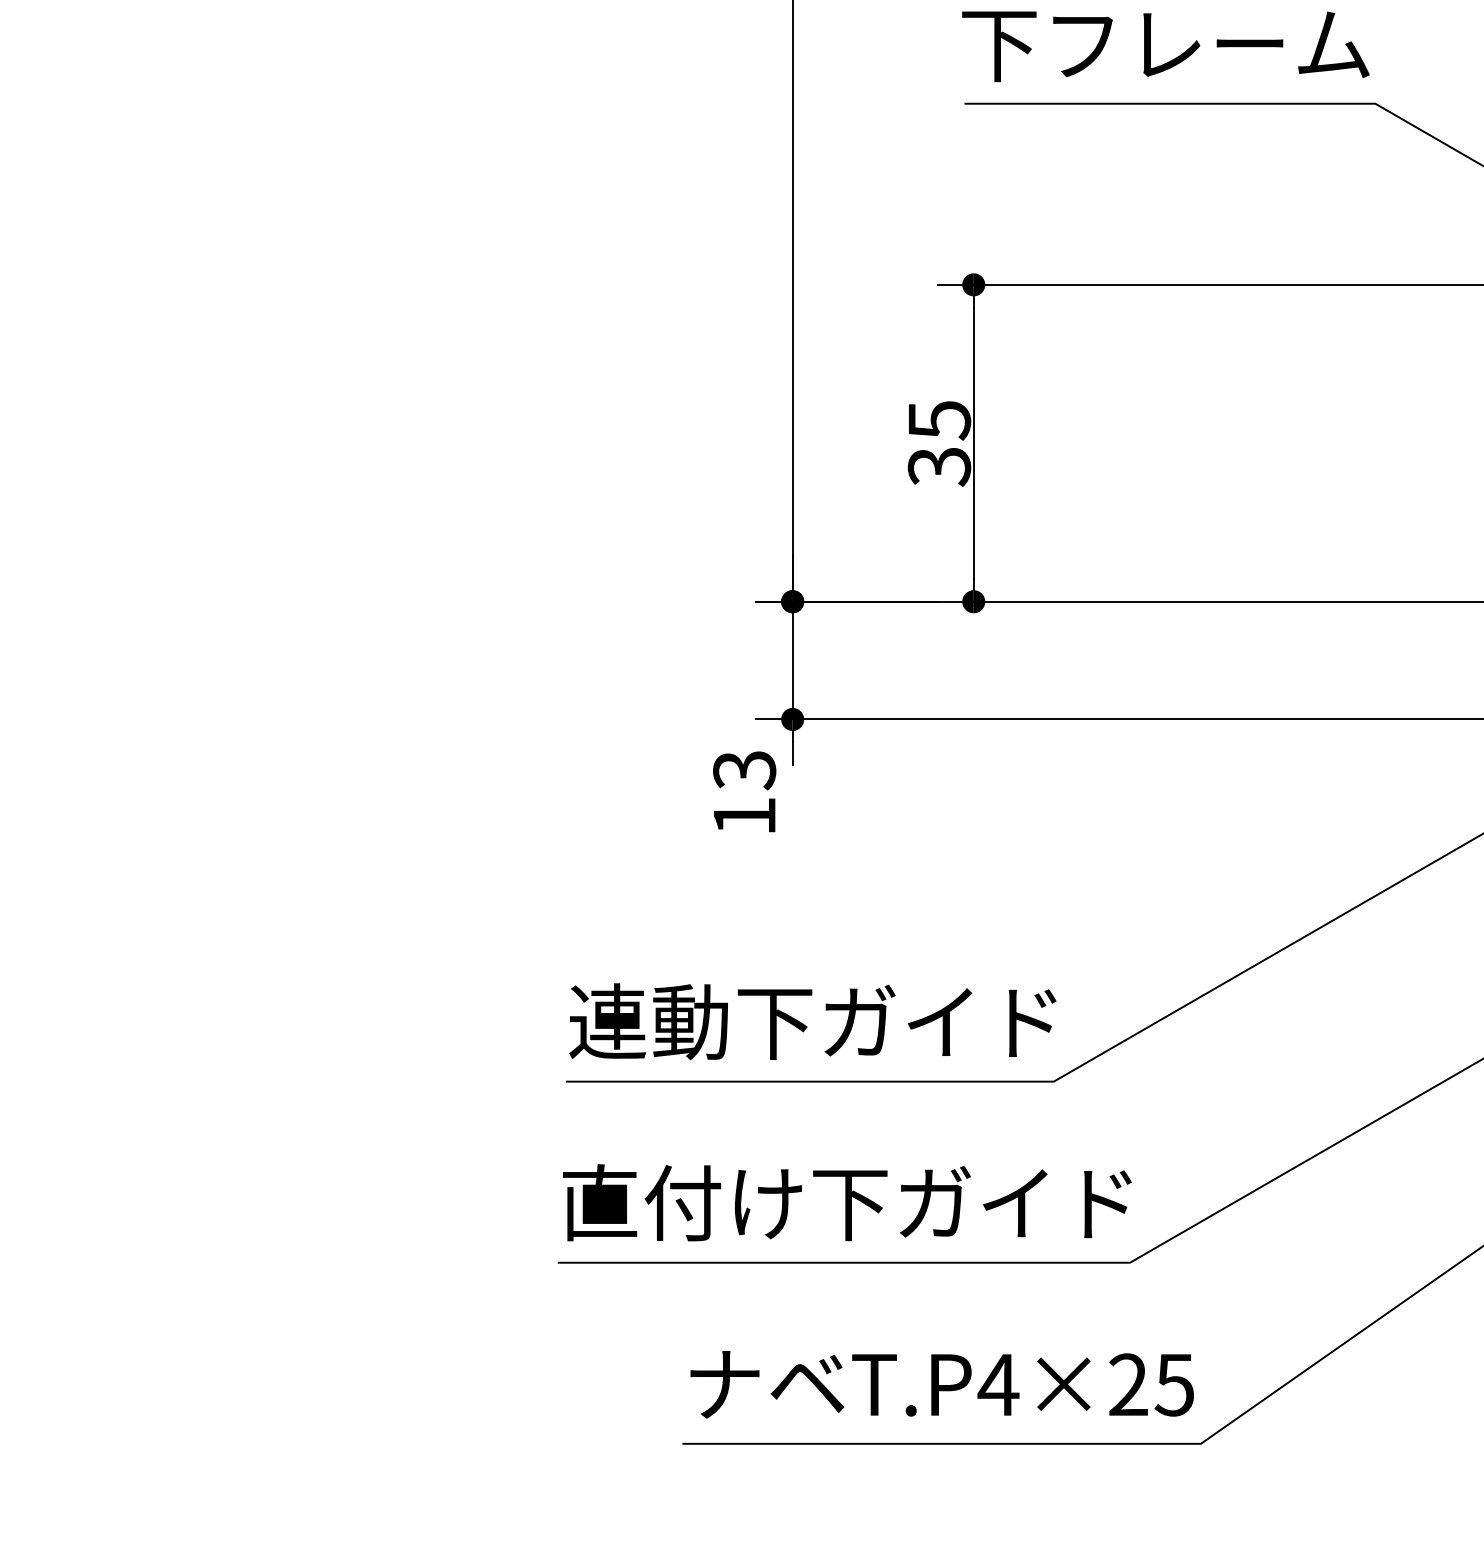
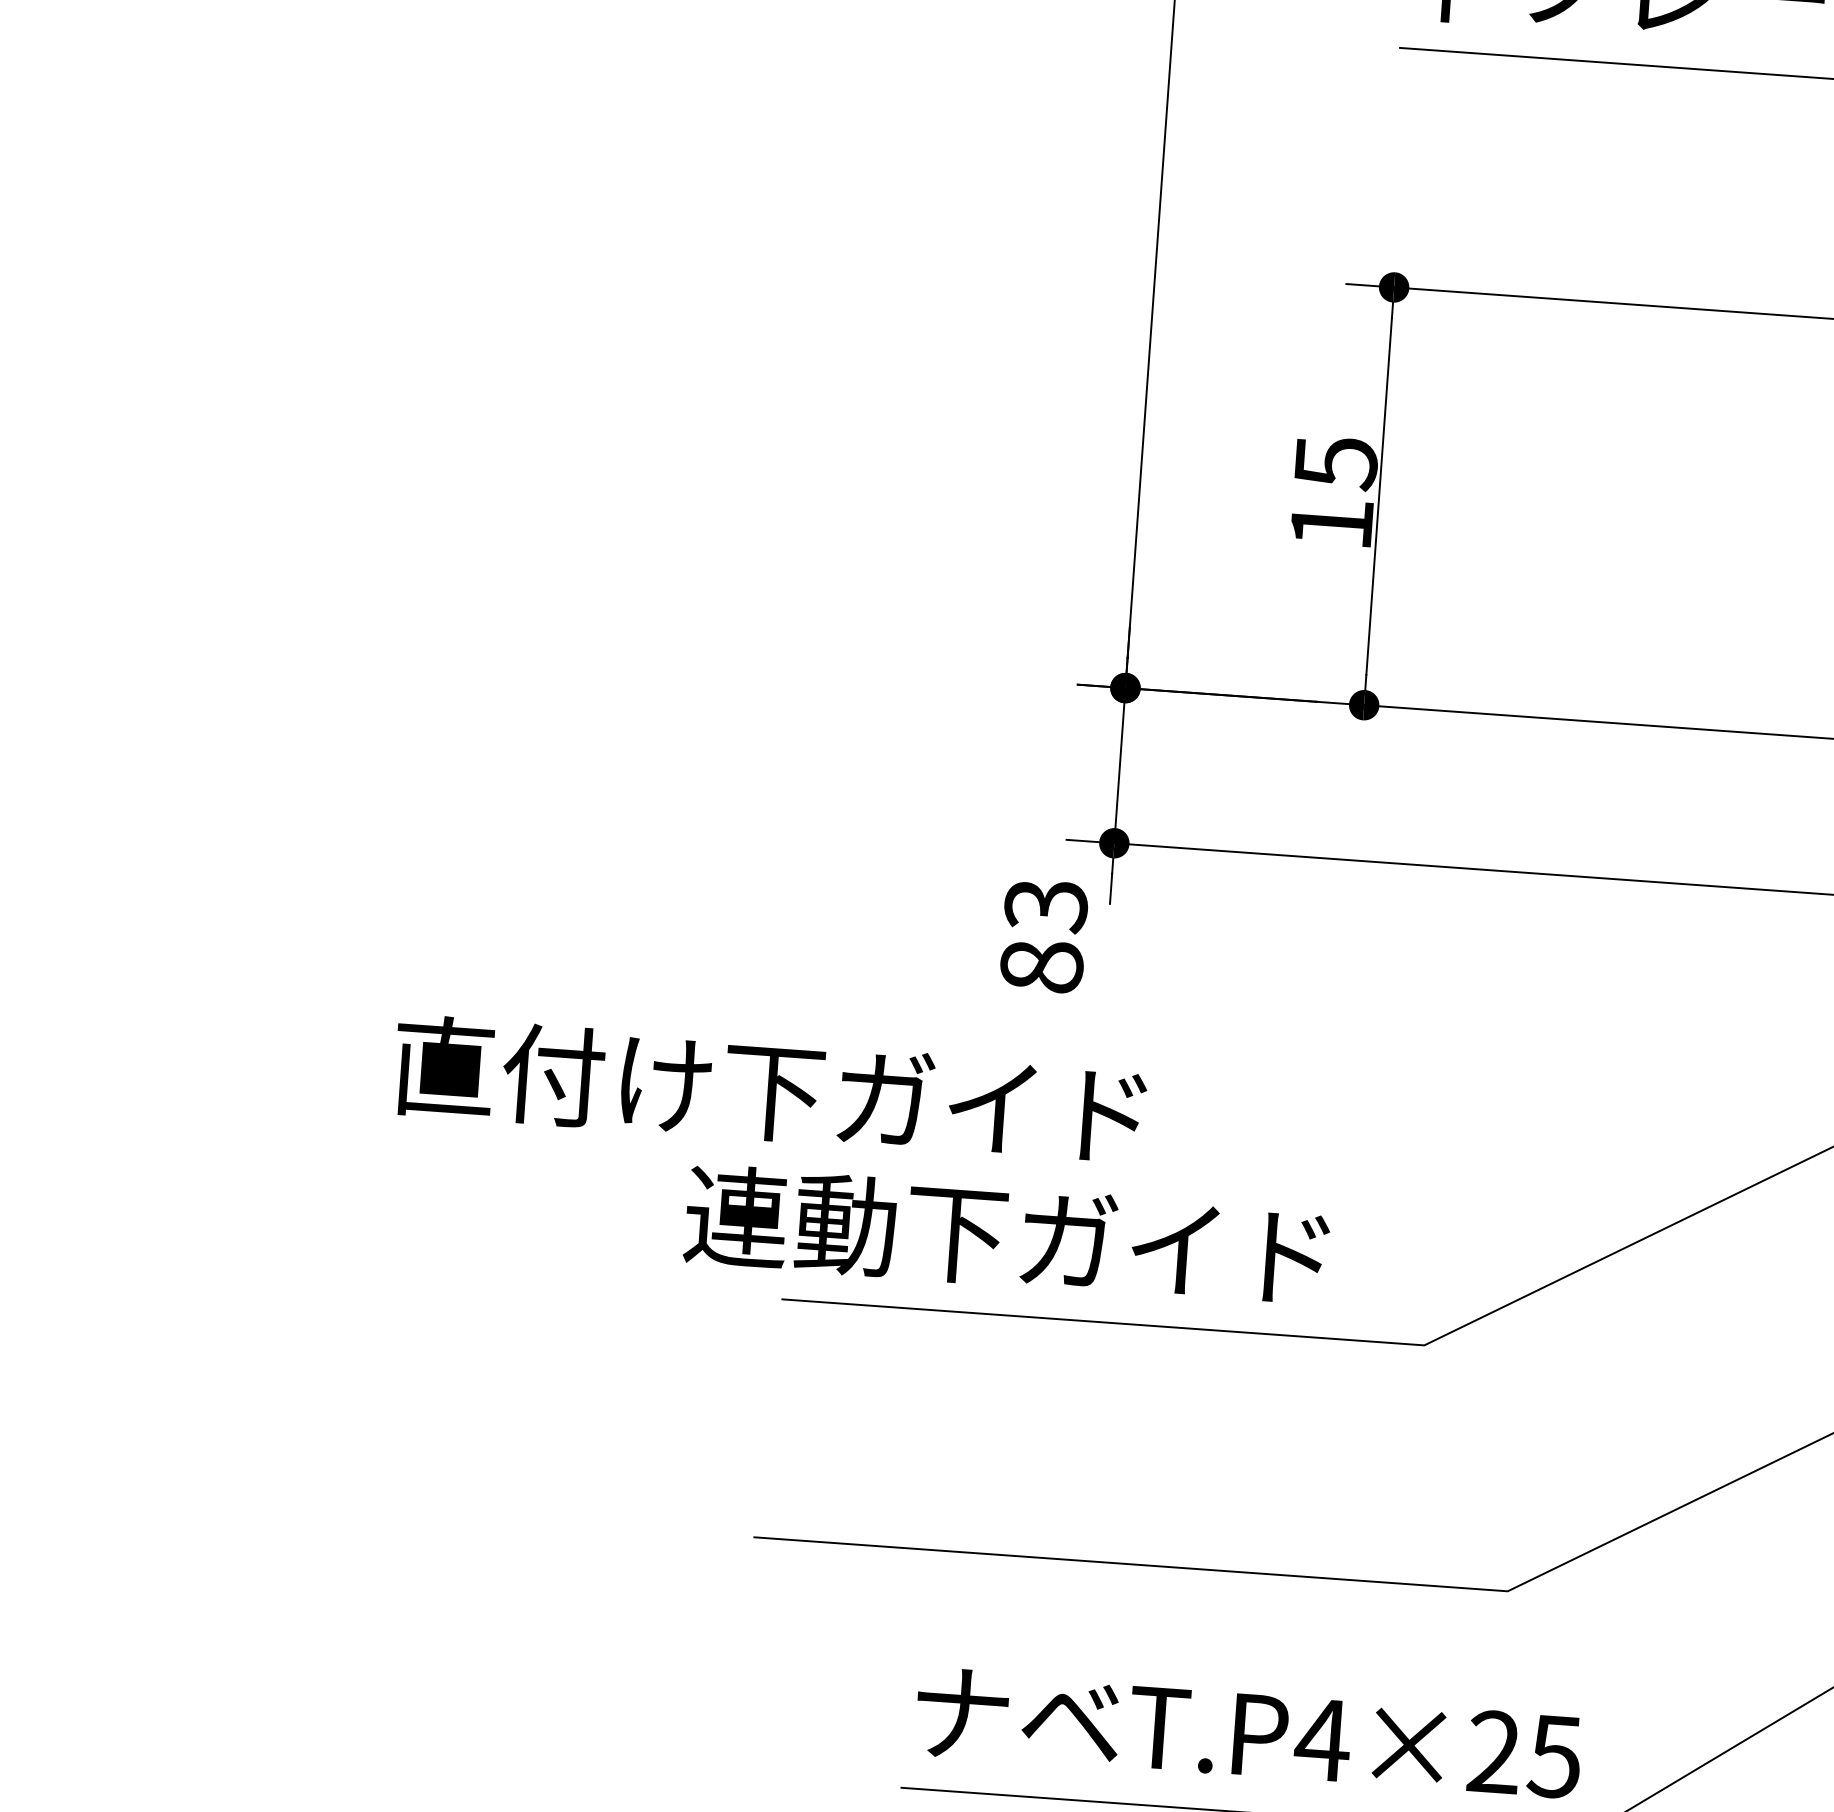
text: (939, 467) -> (1331, 525), 35 -> 15
text: (744, 816) -> (1041, 966), 13 -> 83
text: (812, 1021) -> (1006, 1235), moved
text: (847, 1202) -> (770, 1090), moved

